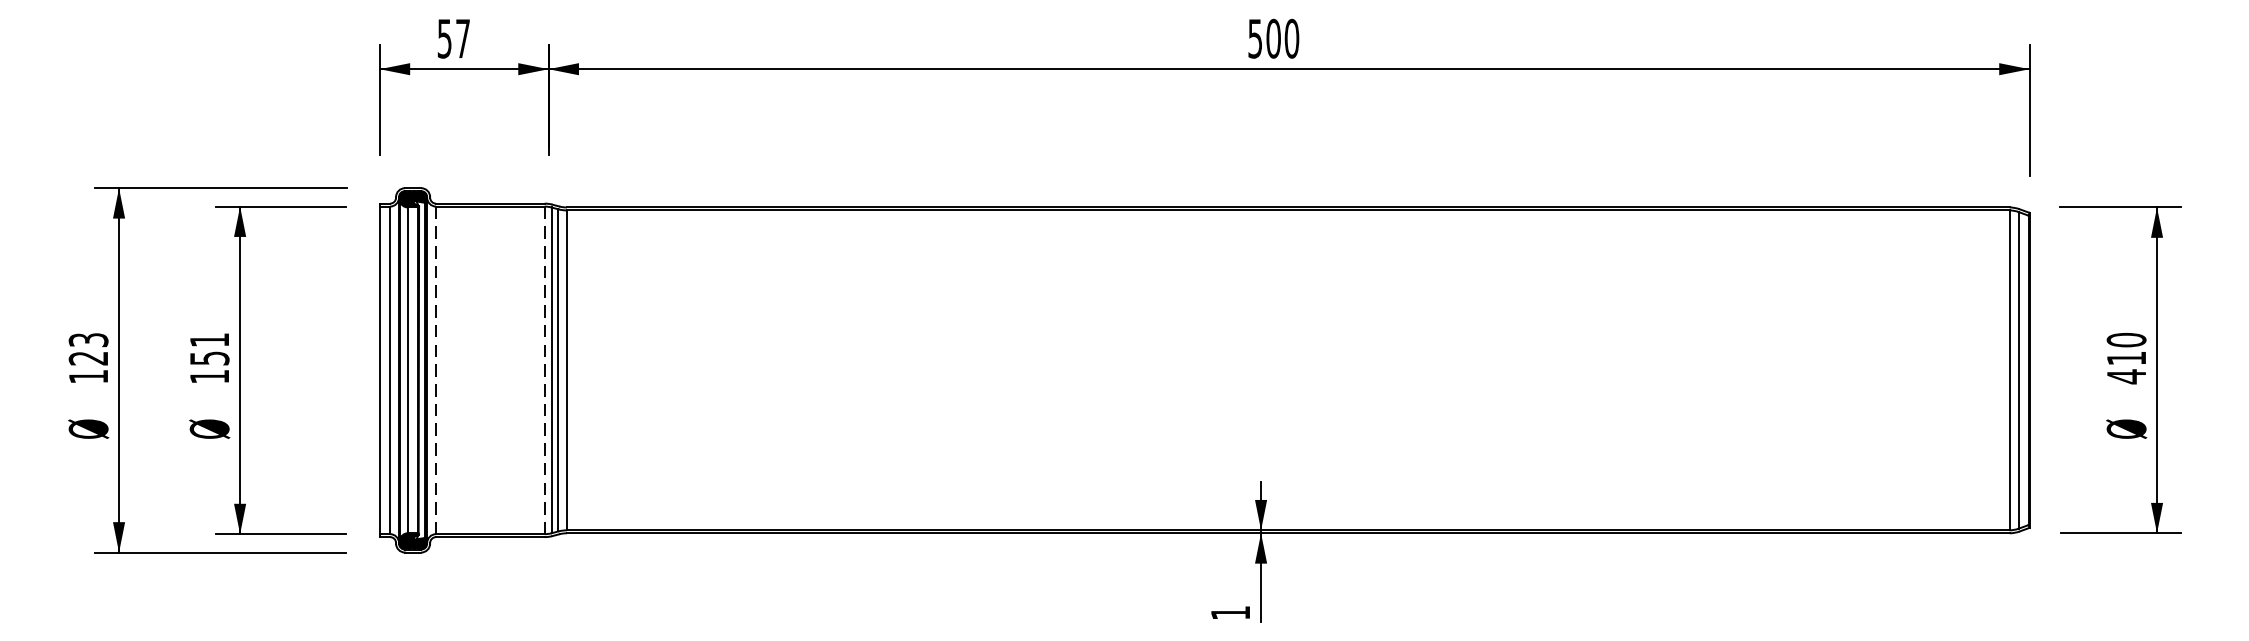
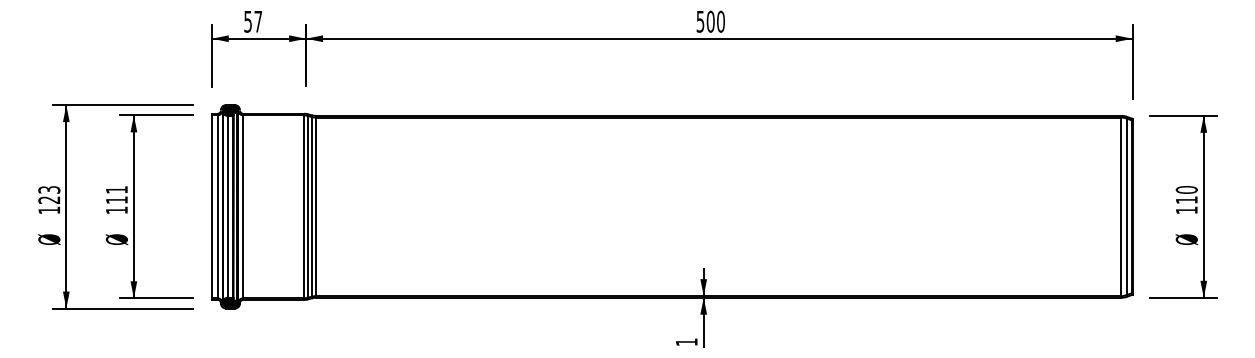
text: (208, 357) -> (116, 199), 151 -> 111
line: (436, 371) -> (243, 207), dashed -> solid
line: (543, 371) -> (303, 207), dashed -> solid
text: (2126, 376) -> (1186, 210), 410 -> 110

